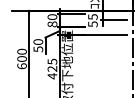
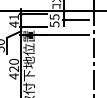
text: (52, 20) -> (14, 20), 80 -> 41
text: (52, 61) -> (14, 61), 425 -> 420

